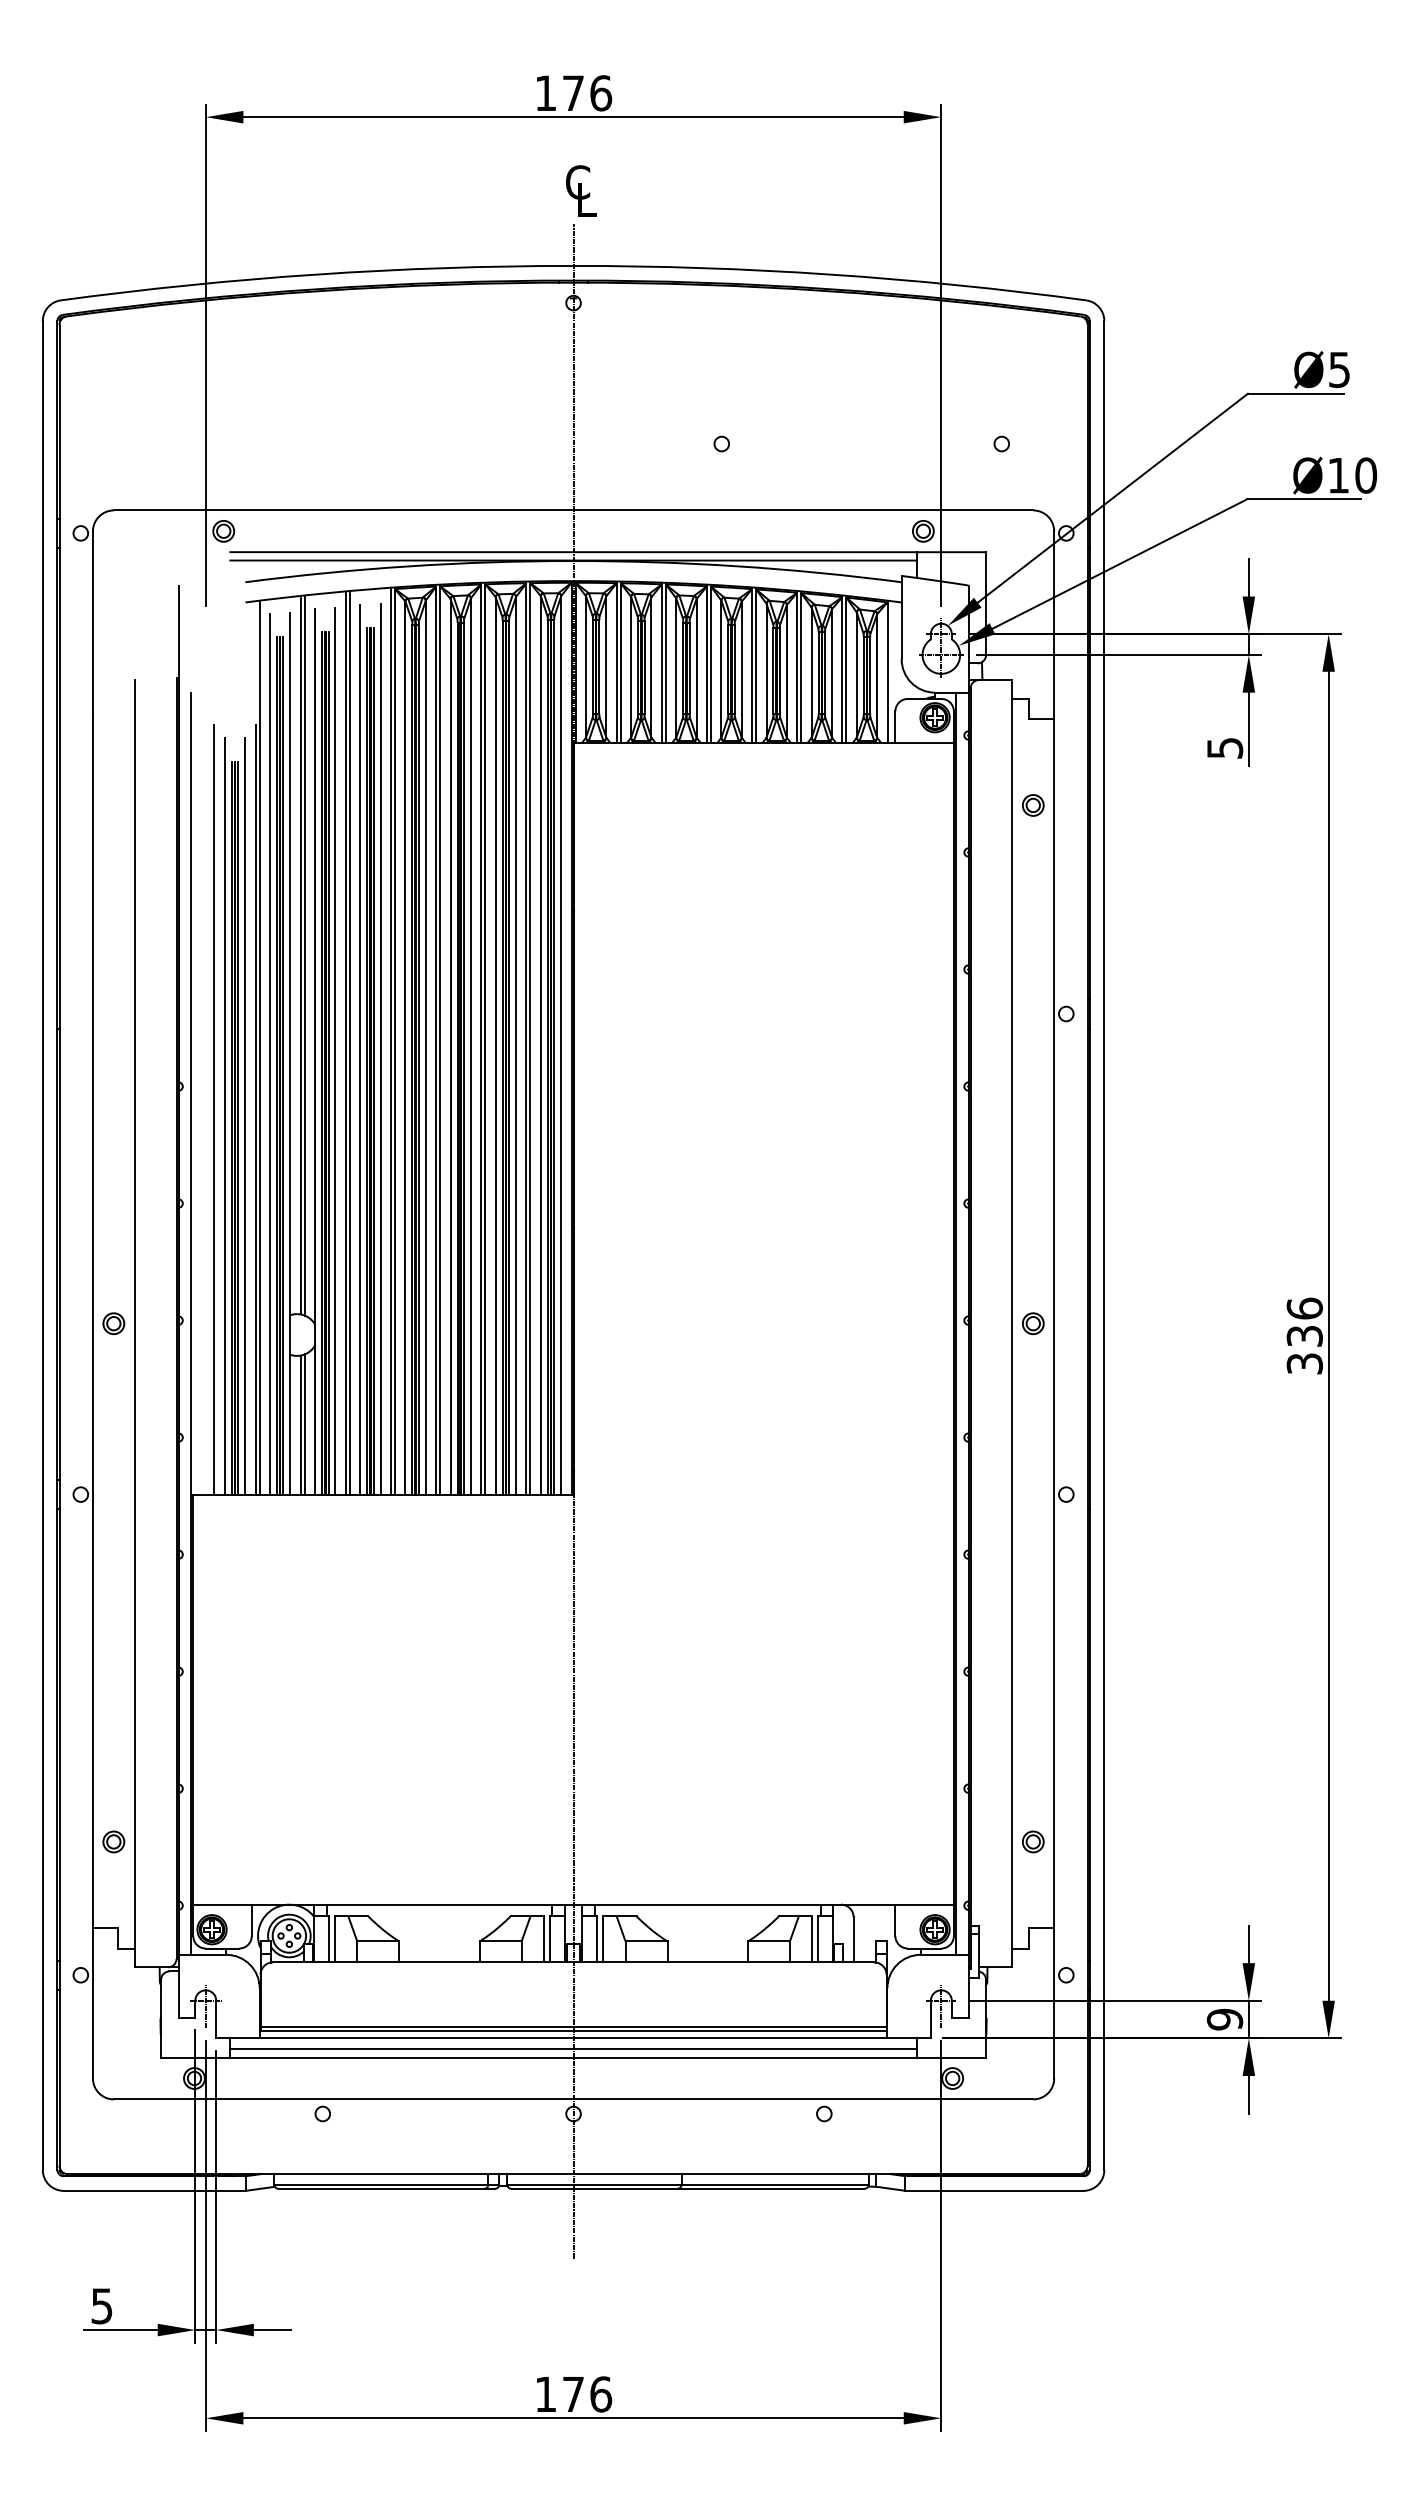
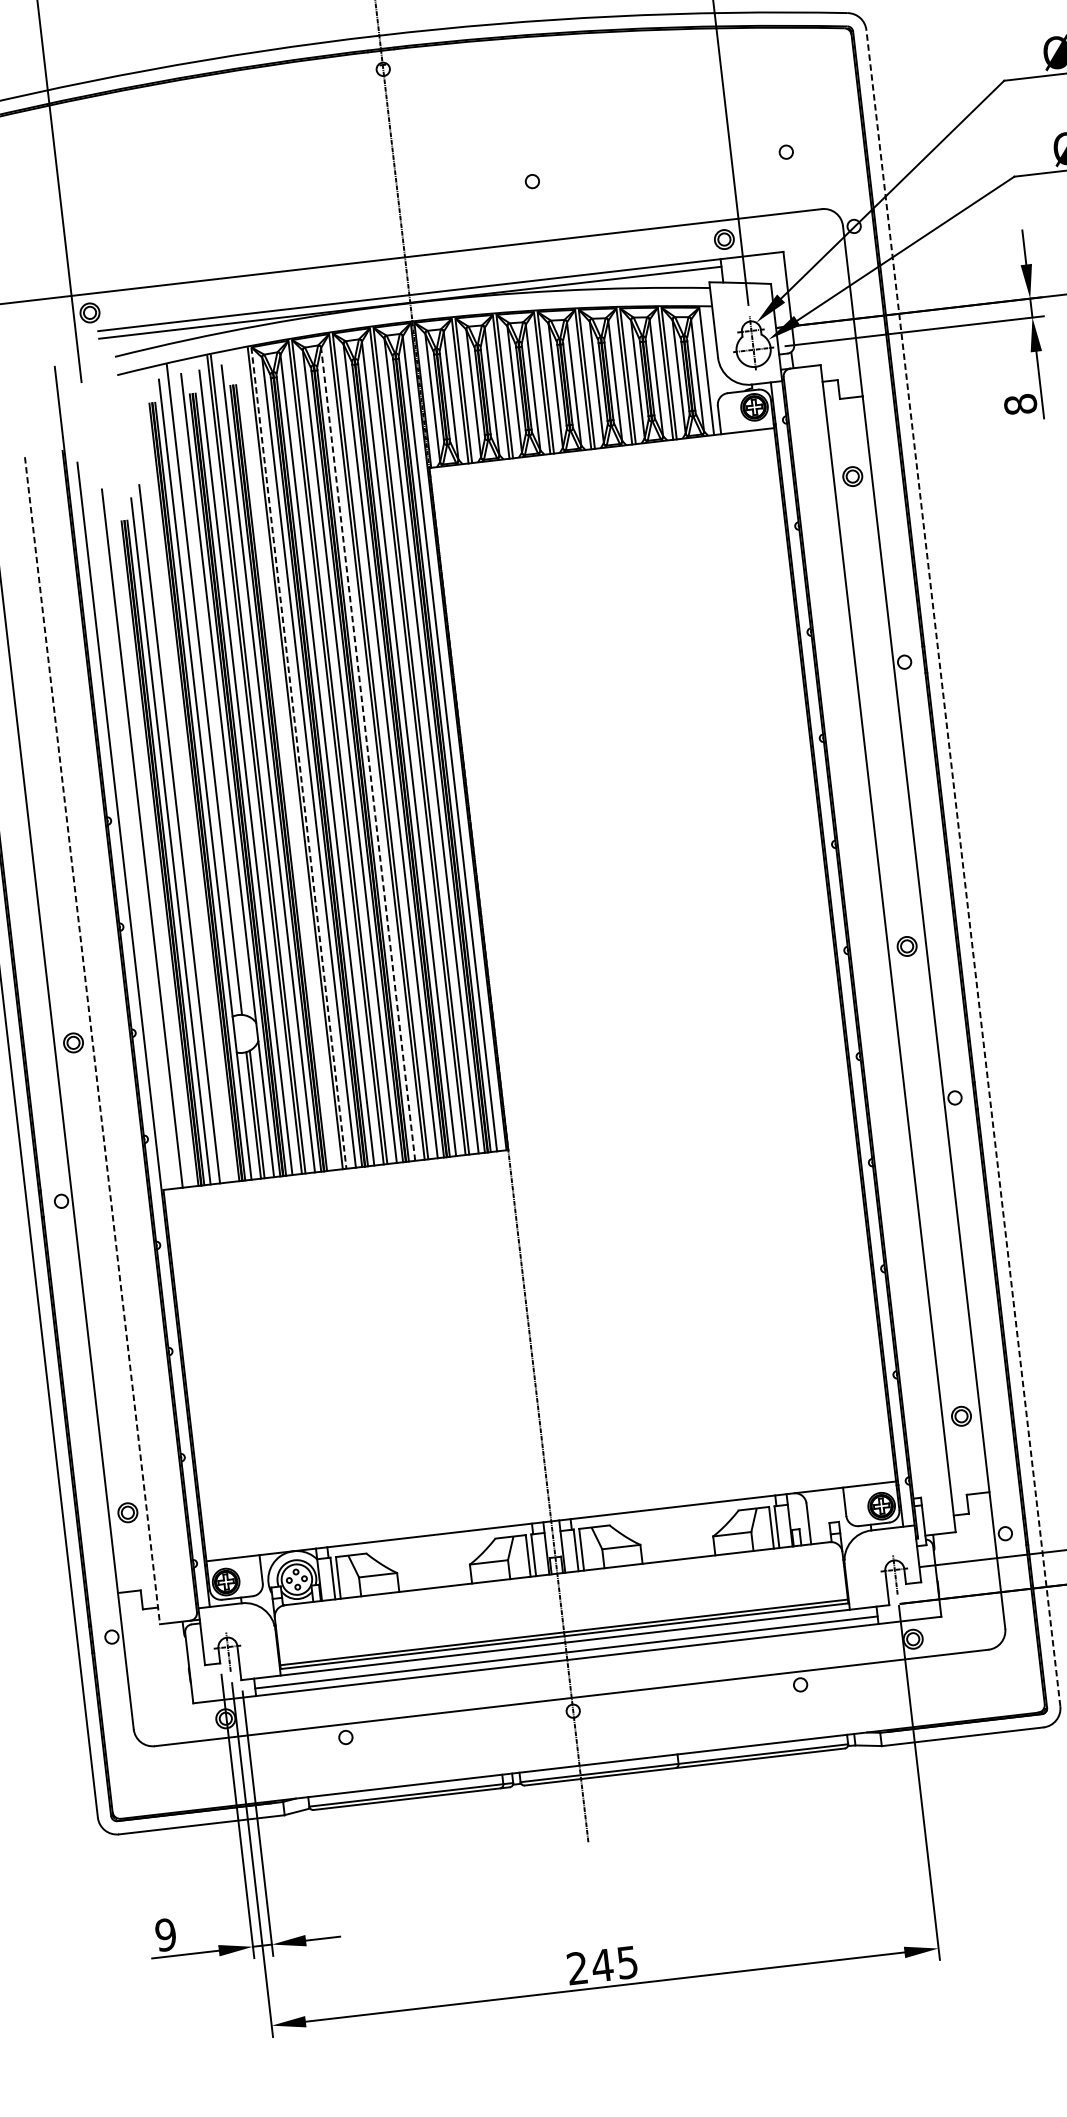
text: (1224, 747) -> (1020, 403), 5 -> 8
line: (304, 956) -> (207, 689), removed
line: (395, 1042) -> (299, 758), solid -> dashed
line: (470, 1046) -> (367, 754), solid -> dashed
line: (259, 1048) -> (176, 778), removed
line: (380, 1049) -> (286, 766), removed
line: (270, 1054) -> (187, 782), removed
line: (224, 1116) -> (152, 843), removed
line: (1104, 1245) -> (963, 868), solid -> dashed
line: (134, 1323) -> (92, 1040), solid -> dashed
text: (101, 2306) -> (165, 1935), 5 -> 9
text: (573, 2394) -> (602, 1965), 176 -> 245

